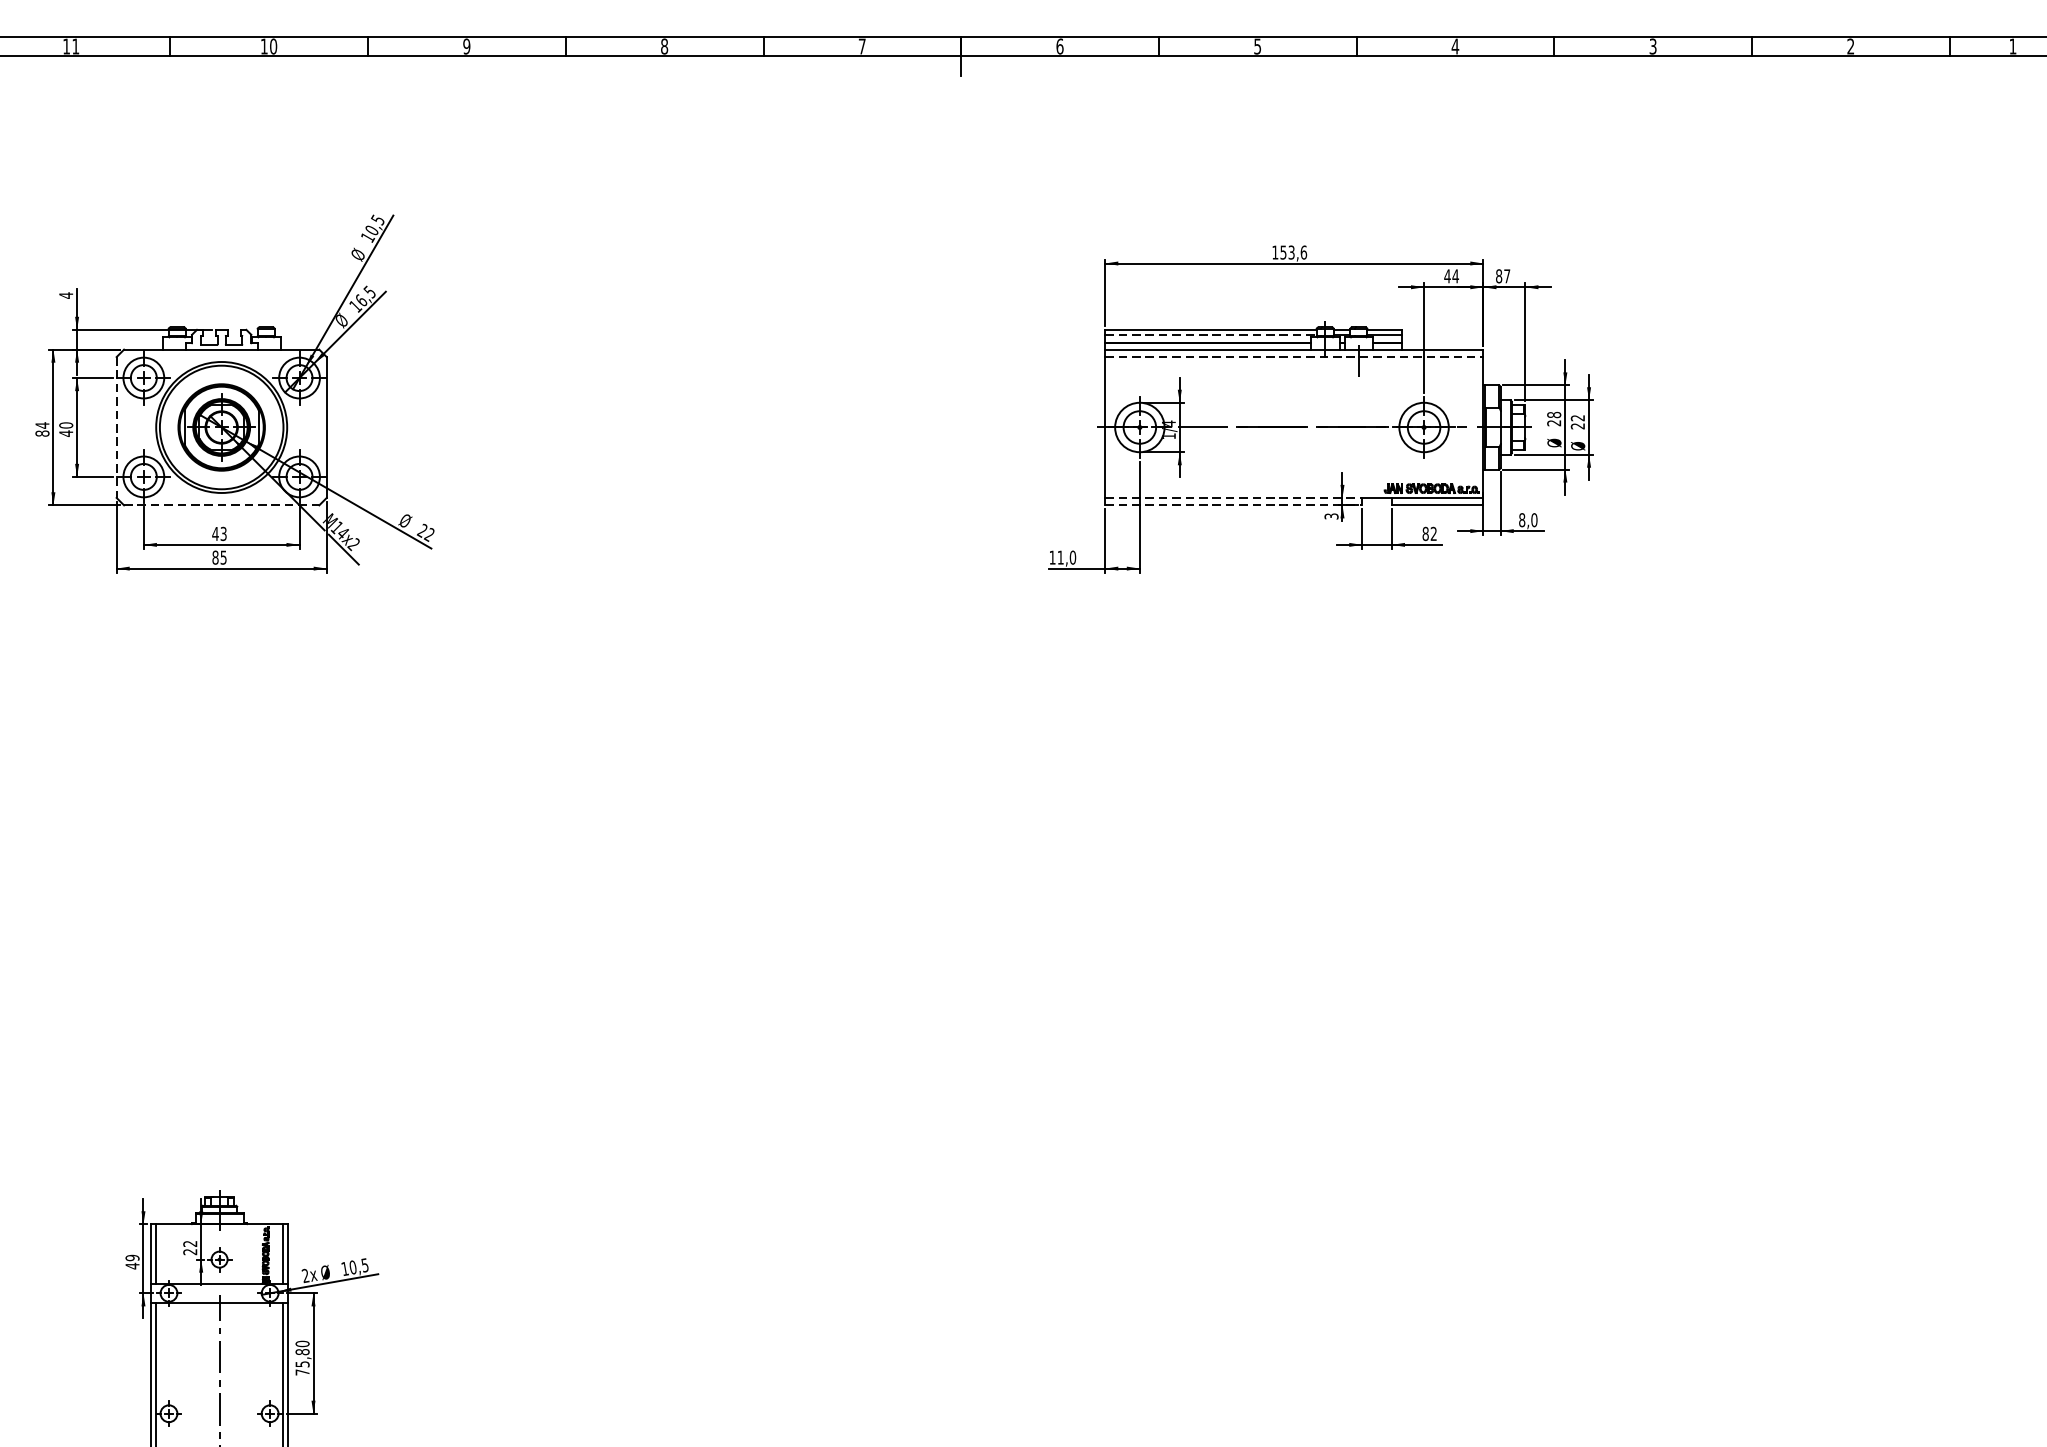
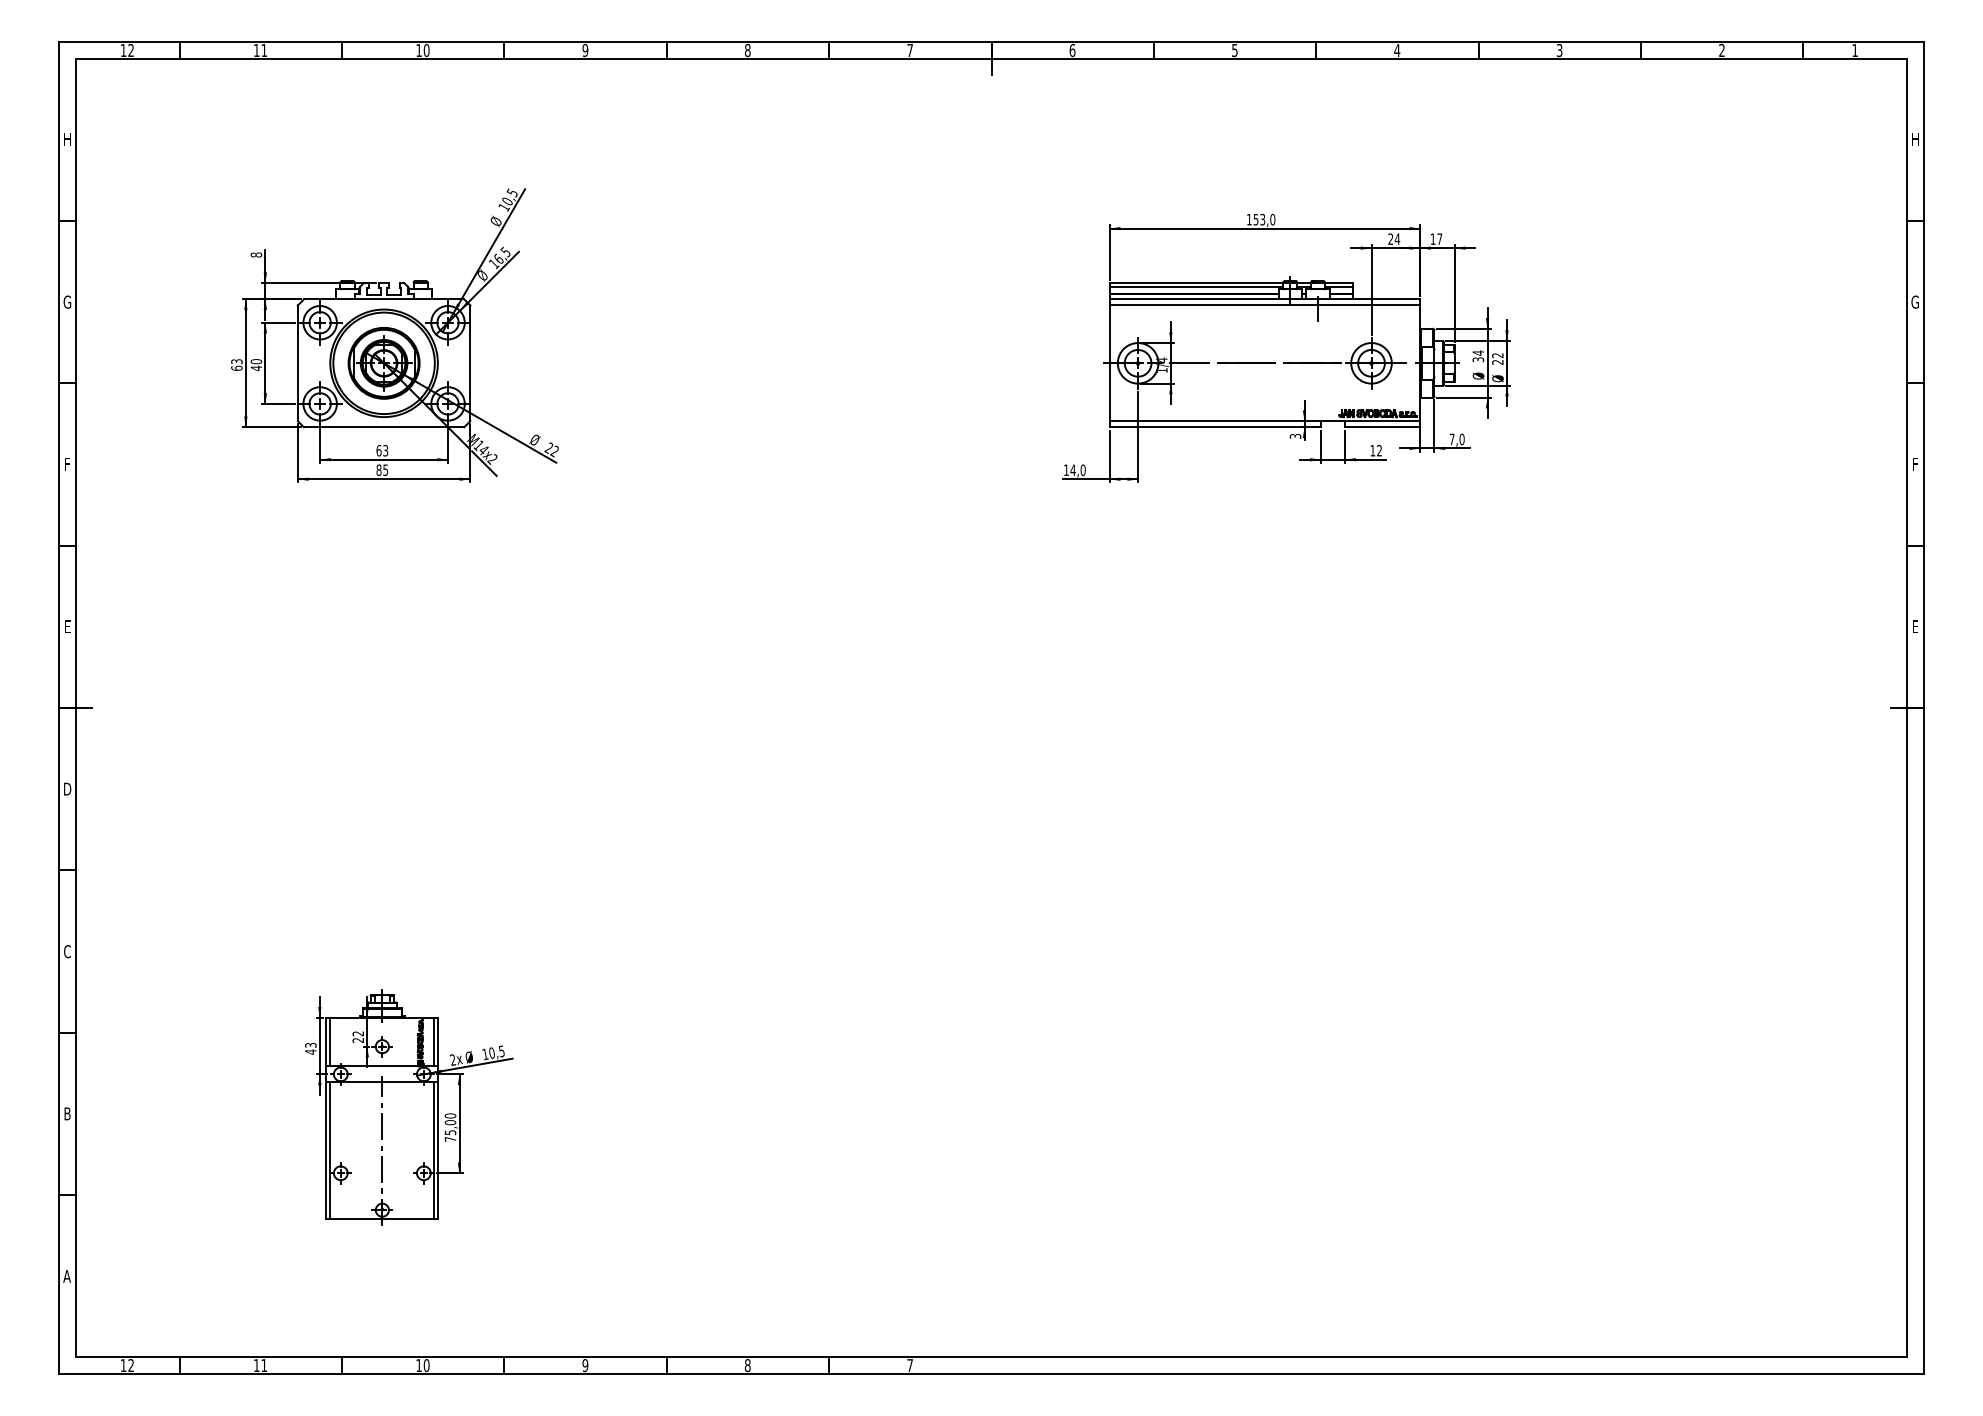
text: (1303, 251) -> (1272, 218), 153,6 -> 153,0
text: (1447, 275) -> (1390, 238), 44 -> 24
text: (1498, 275) -> (1432, 238), 87 -> 17
text: (66, 294) -> (256, 254), 4 -> 8
line: (1210, 335) -> (1196, 287), dashed -> solid
line: (1294, 357) -> (1265, 305), dashed -> solid
text: (1554, 419) -> (1478, 356), 28 -> 34
line: (116, 427) -> (297, 363), dashed -> solid
text: (41, 428) -> (236, 364), 84 -> 63
line: (1234, 498) -> (1215, 421), dashed -> solid
line: (222, 505) -> (384, 427), dashed -> solid
line: (1234, 505) -> (1215, 427), dashed -> solid
text: (1521, 520) -> (1451, 439), 8,0 -> 7,0
text: (214, 533) -> (378, 450), 43 -> 63
text: (1425, 533) -> (1372, 450), 82 -> 12
text: (1059, 556) -> (1072, 469), 11,0 -> 14,0
text: (132, 1256) -> (310, 1044), 49 -> 43
text: (302, 1351) -> (450, 1122), 75,80 -> 75,00

